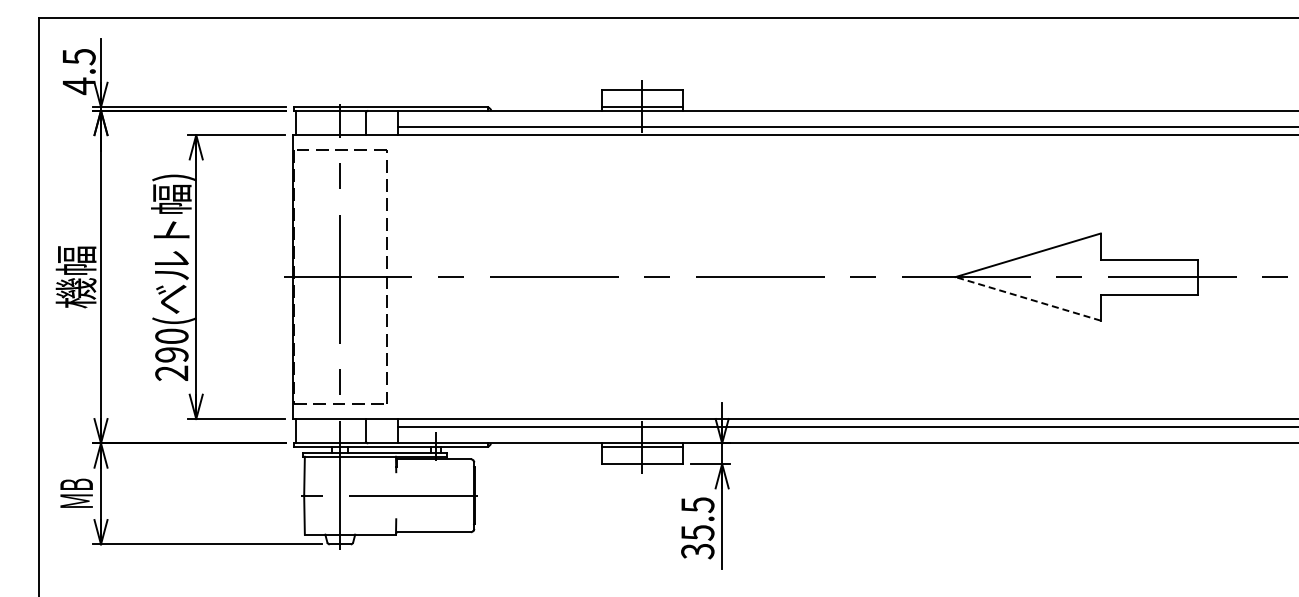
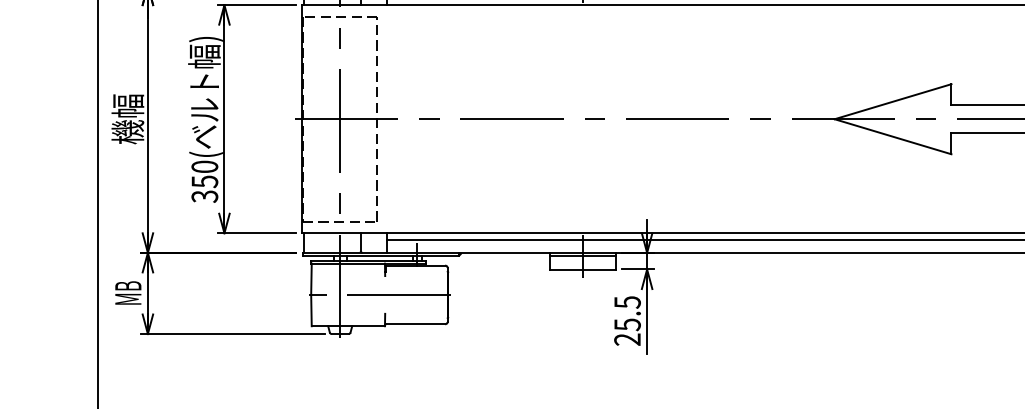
line: (1028, 298) -> (893, 136), dashed -> solid
text: (171, 364) -> (204, 189), 290( -> 350(
text: (697, 551) -> (627, 339), 35.5 -> 25.5

